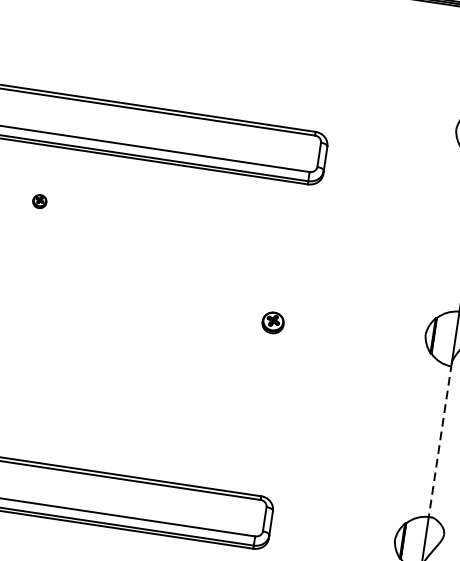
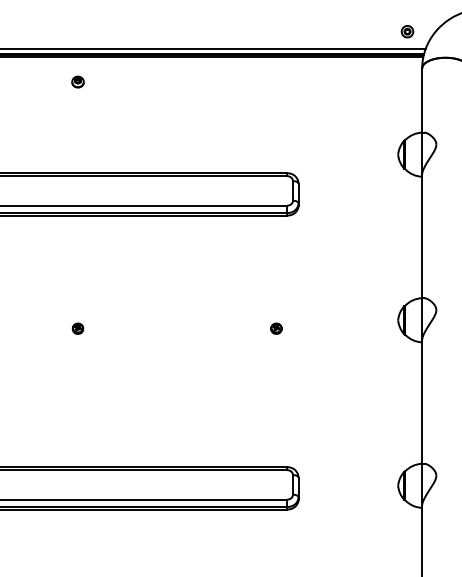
part: (39, 201) -> (77, 328), moved
part: (273, 322) -> (276, 328), size x0.62
line: (440, 439) -> (422, 401), dashed -> solid

